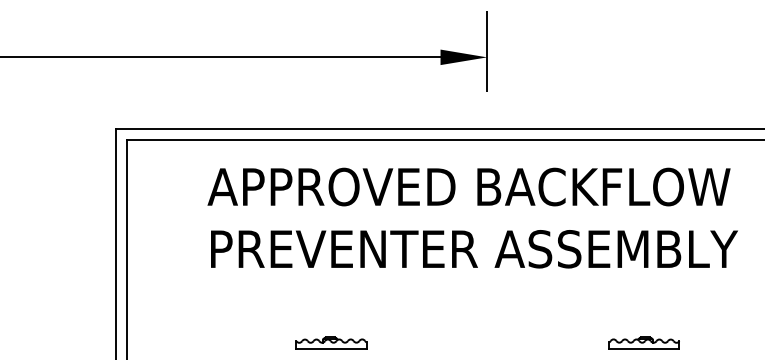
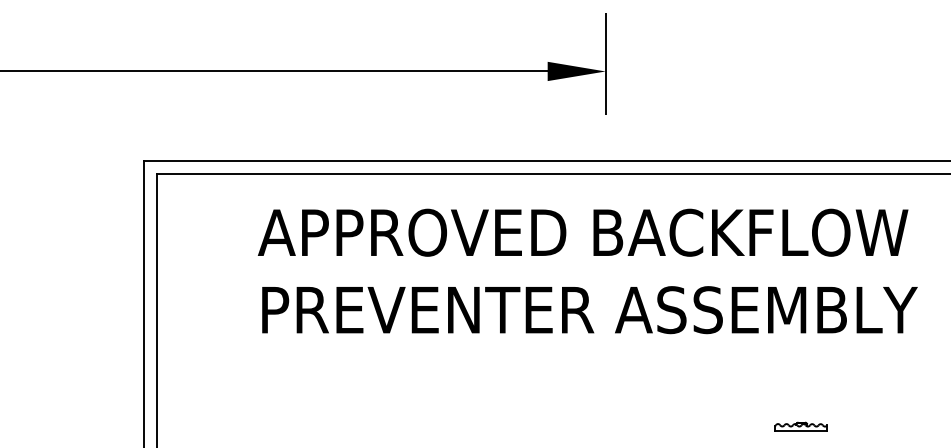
part: (331, 342) -> (412, 426), removed
part: (643, 342) -> (800, 426), size x0.6

